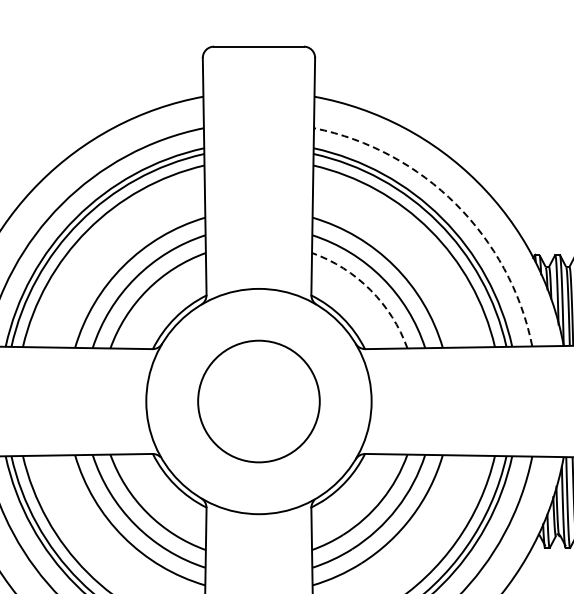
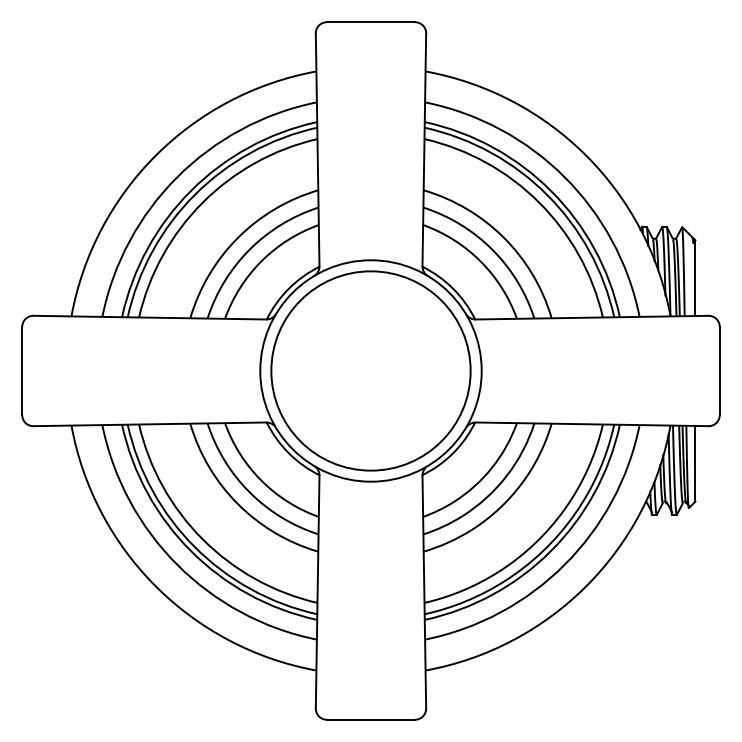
arc: (455, 204) -> (564, 177), dashed -> solid
arc: (370, 290) -> (480, 261), dashed -> solid
circle: (258, 401) -> (370, 370), size x1.67

